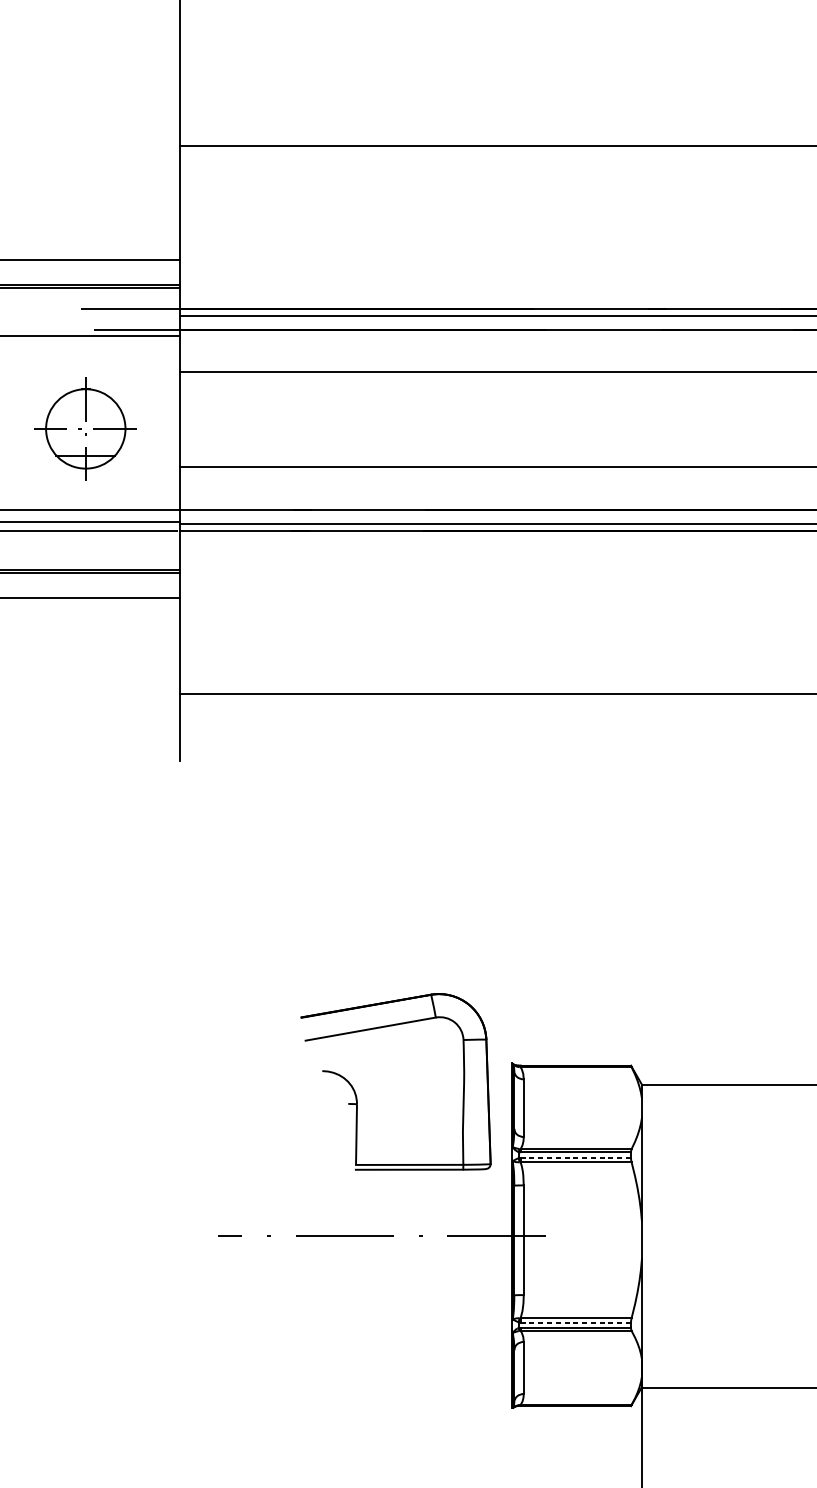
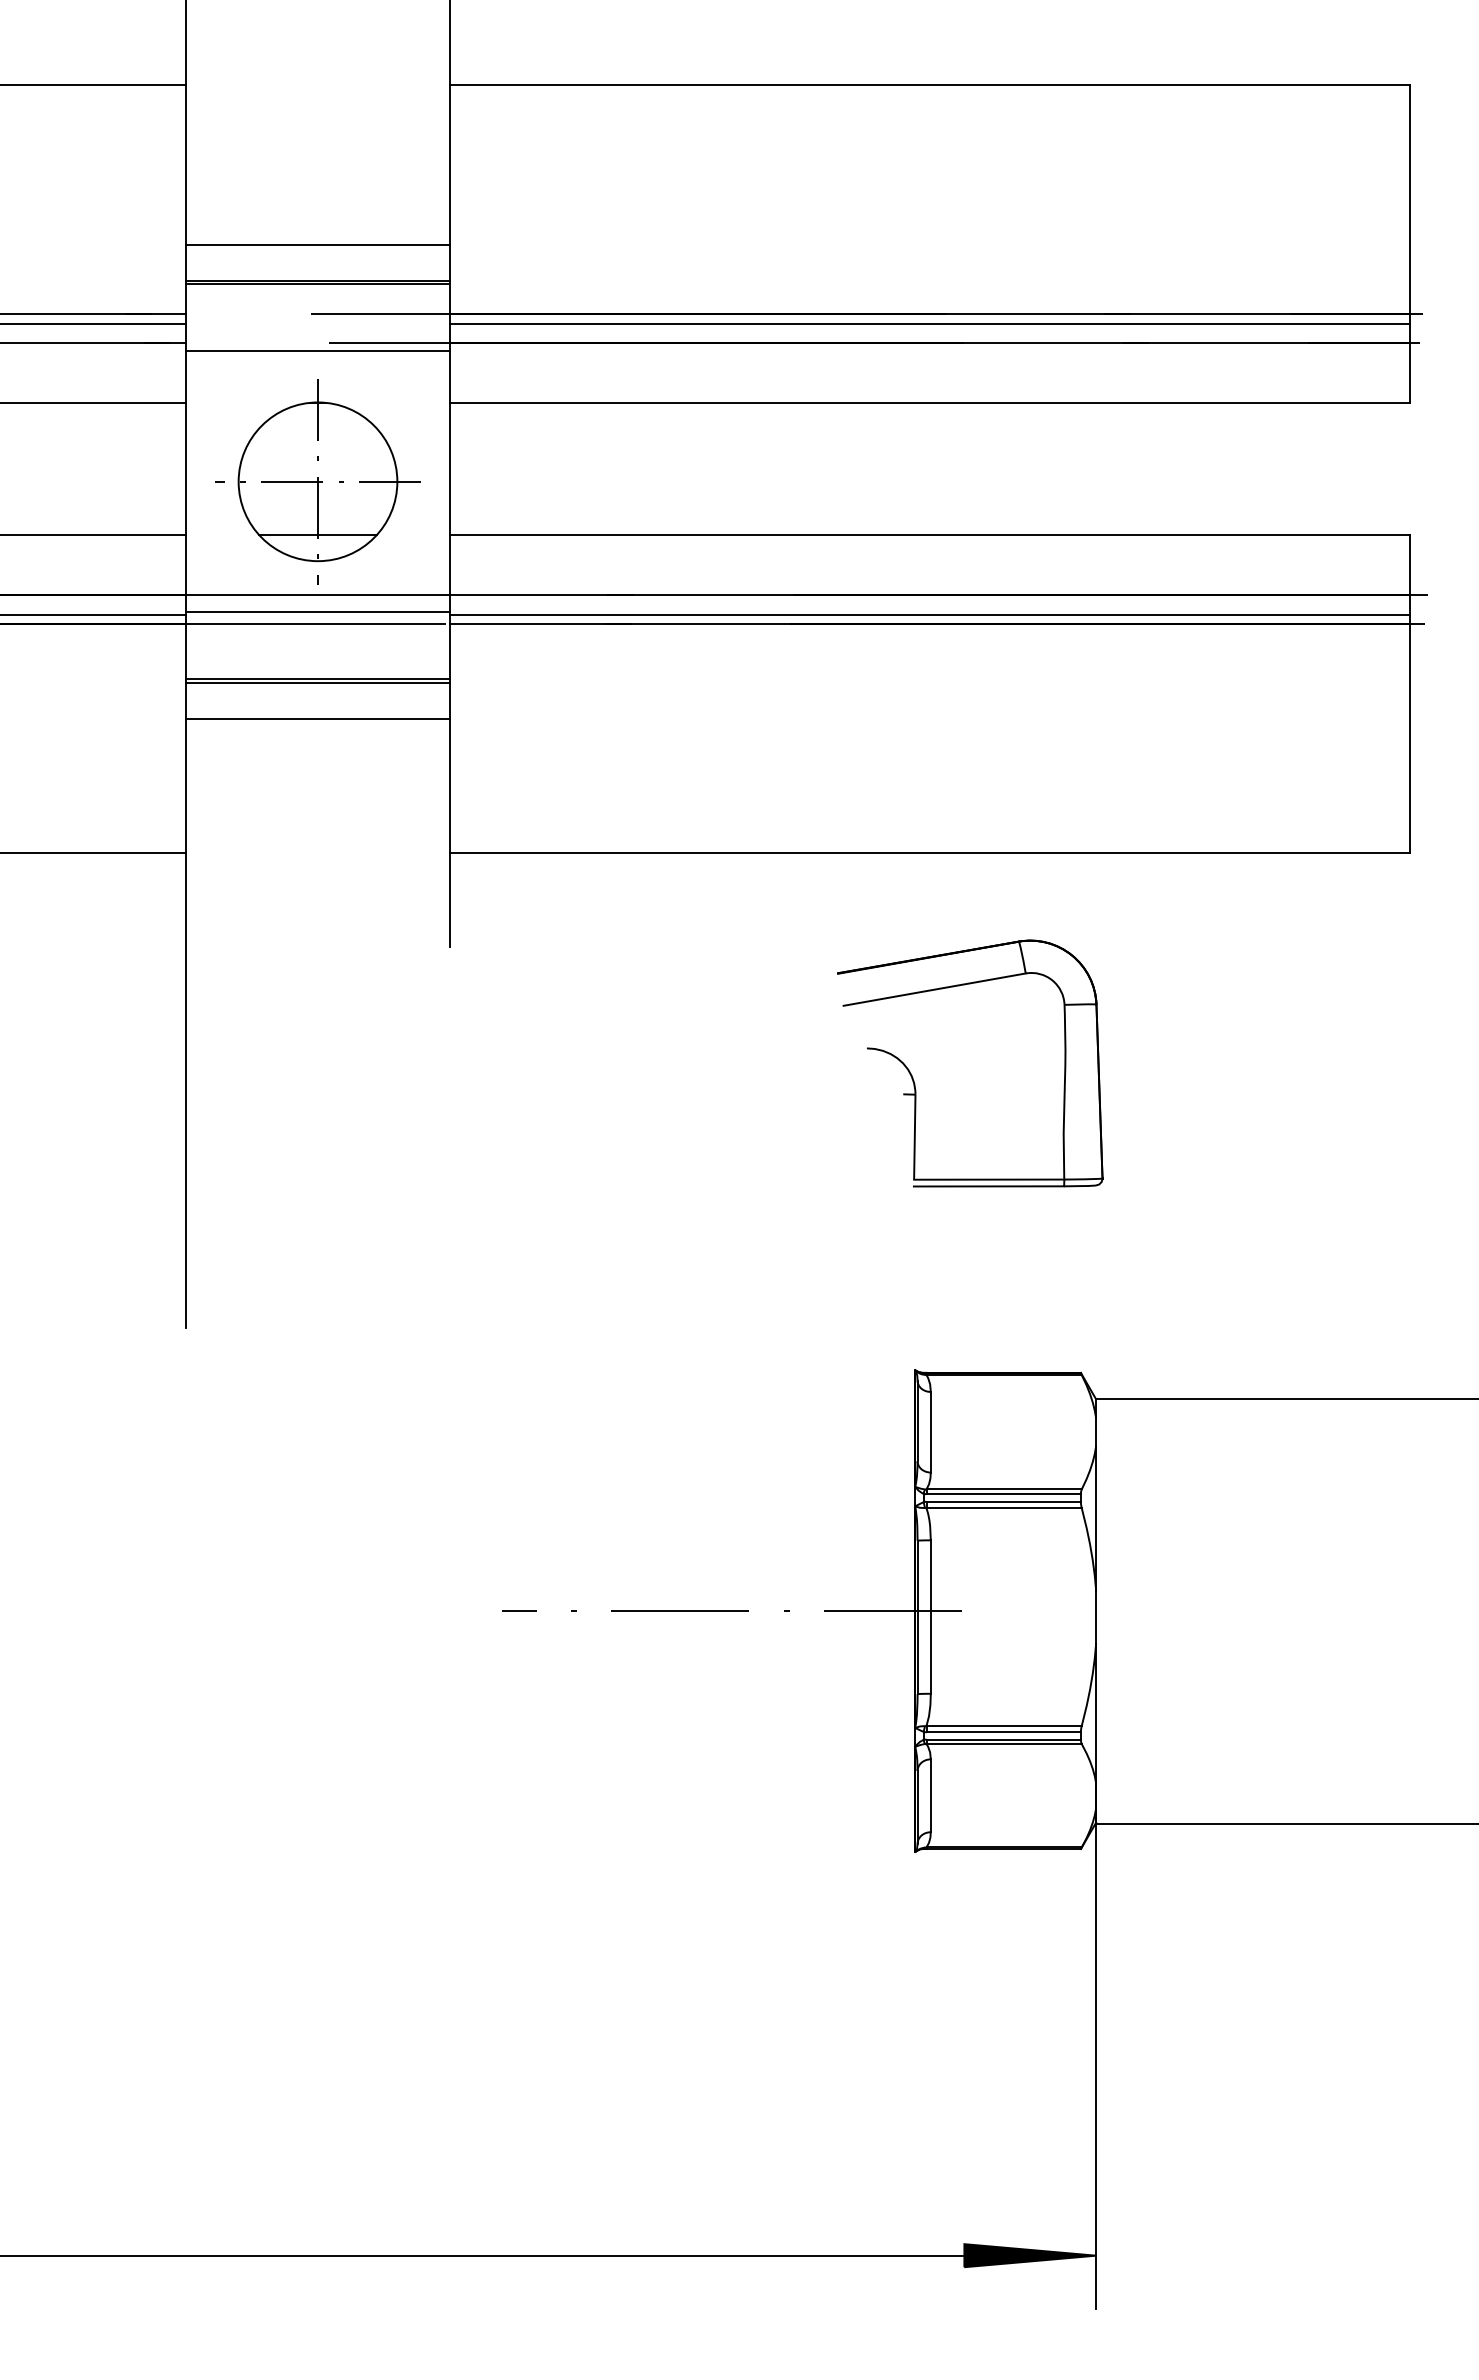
part: (85, 428) -> (317, 481), size x1.43
part: (356, 1094) -> (914, 1080), moved
line: (575, 1157) -> (1003, 1501), dashed -> solid
line: (575, 1322) -> (1003, 1732), dashed -> solid

